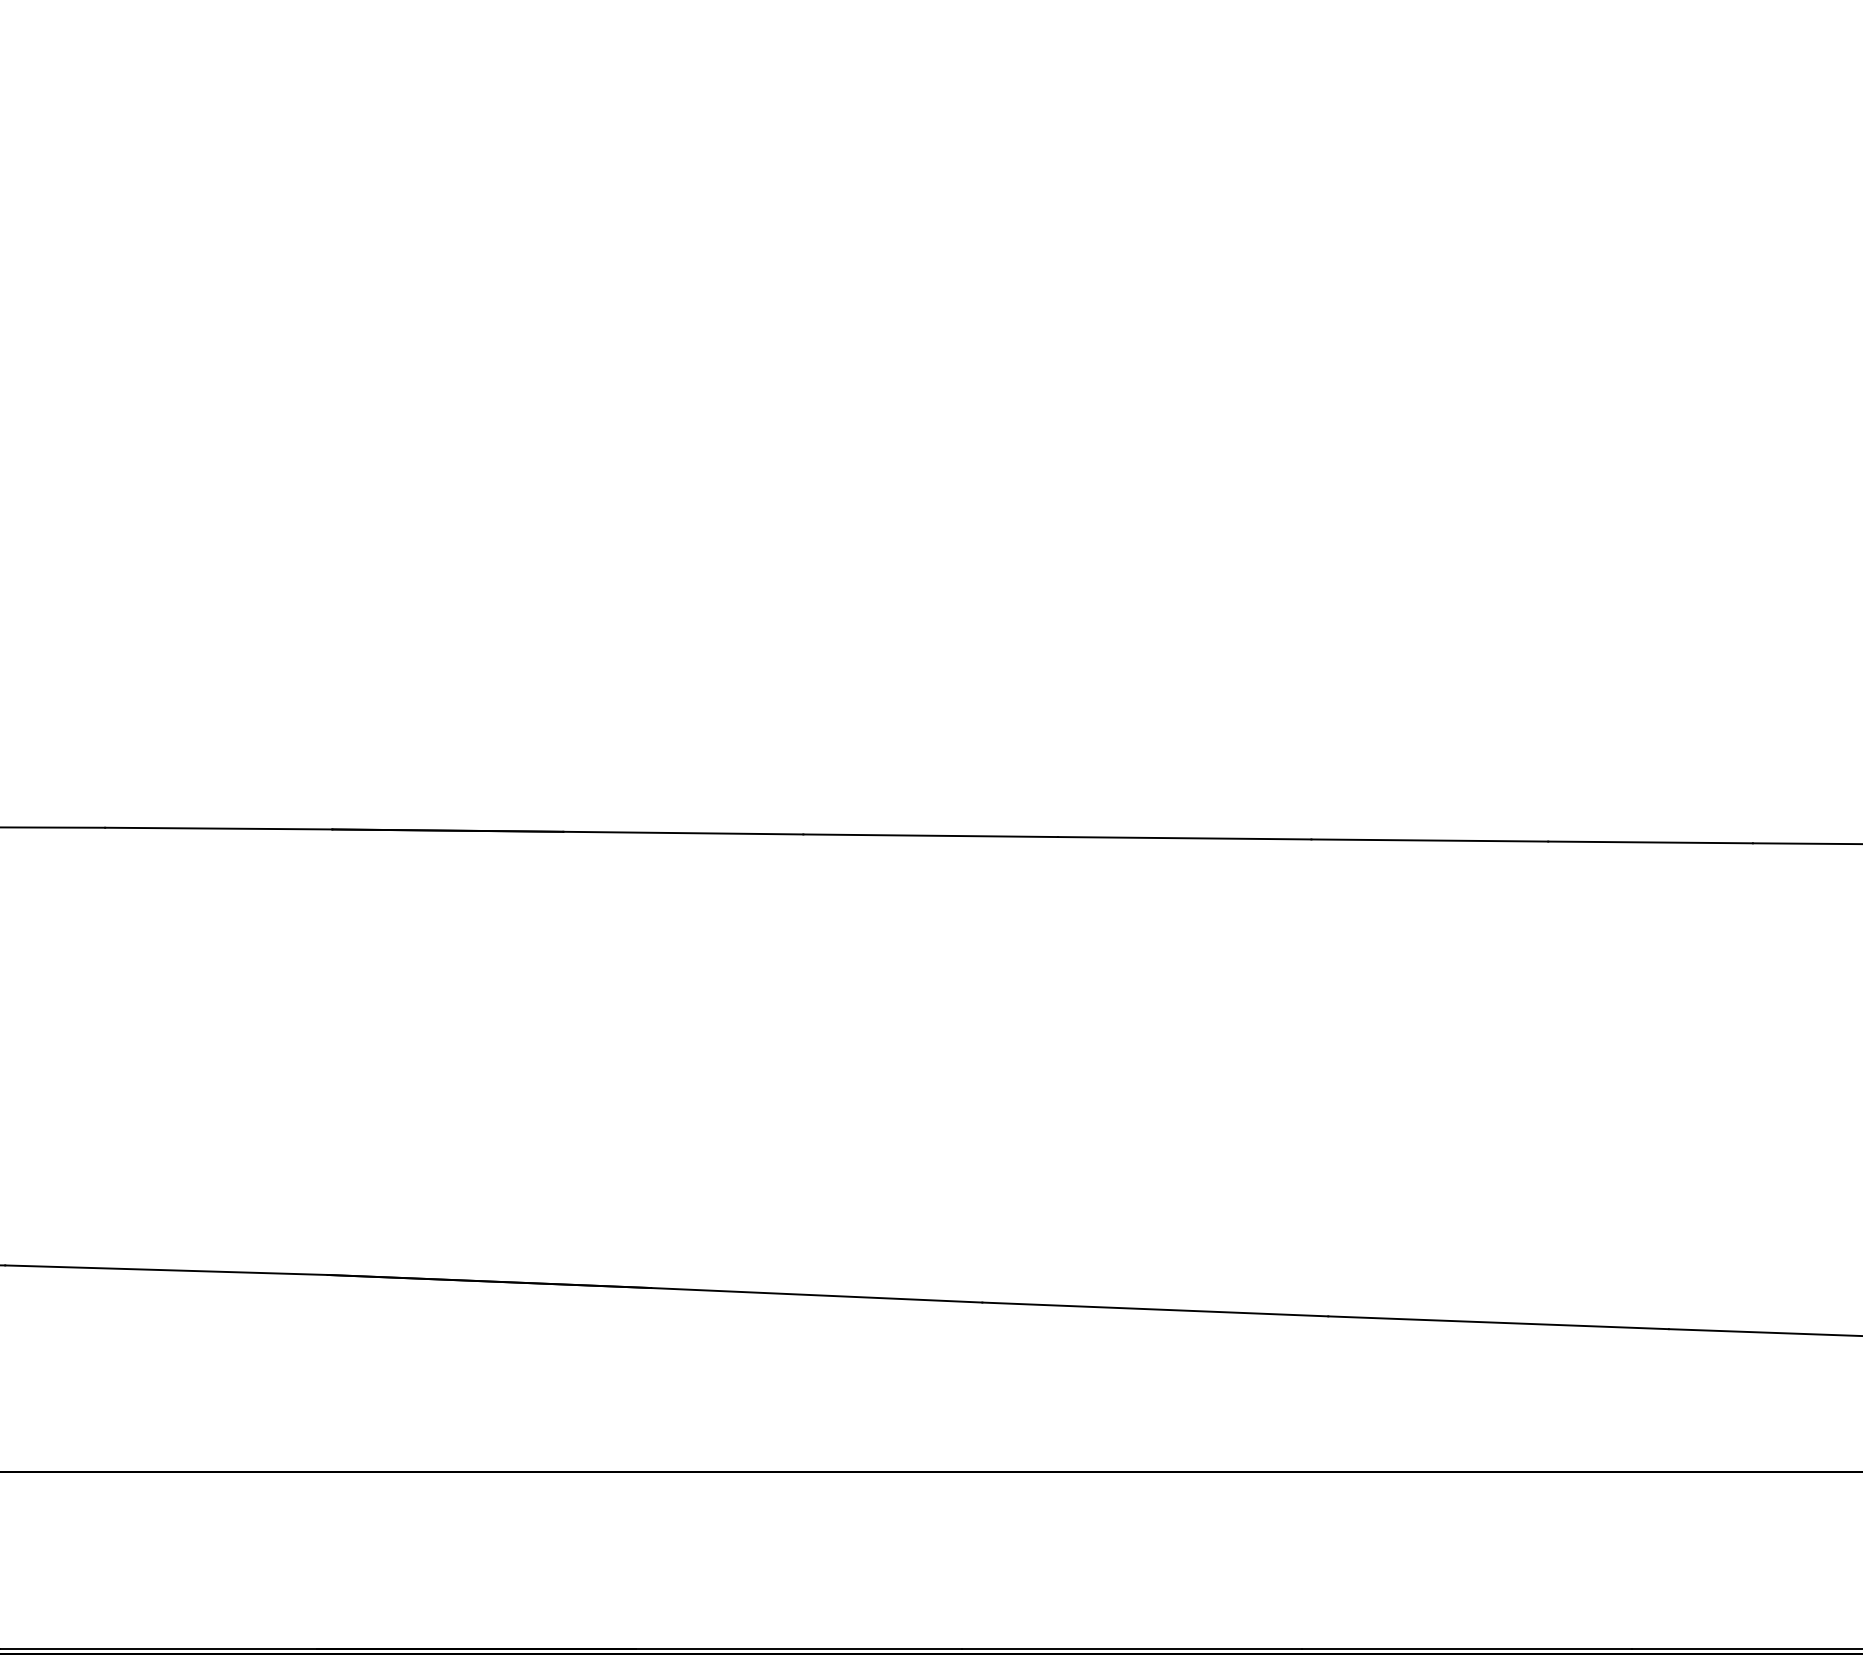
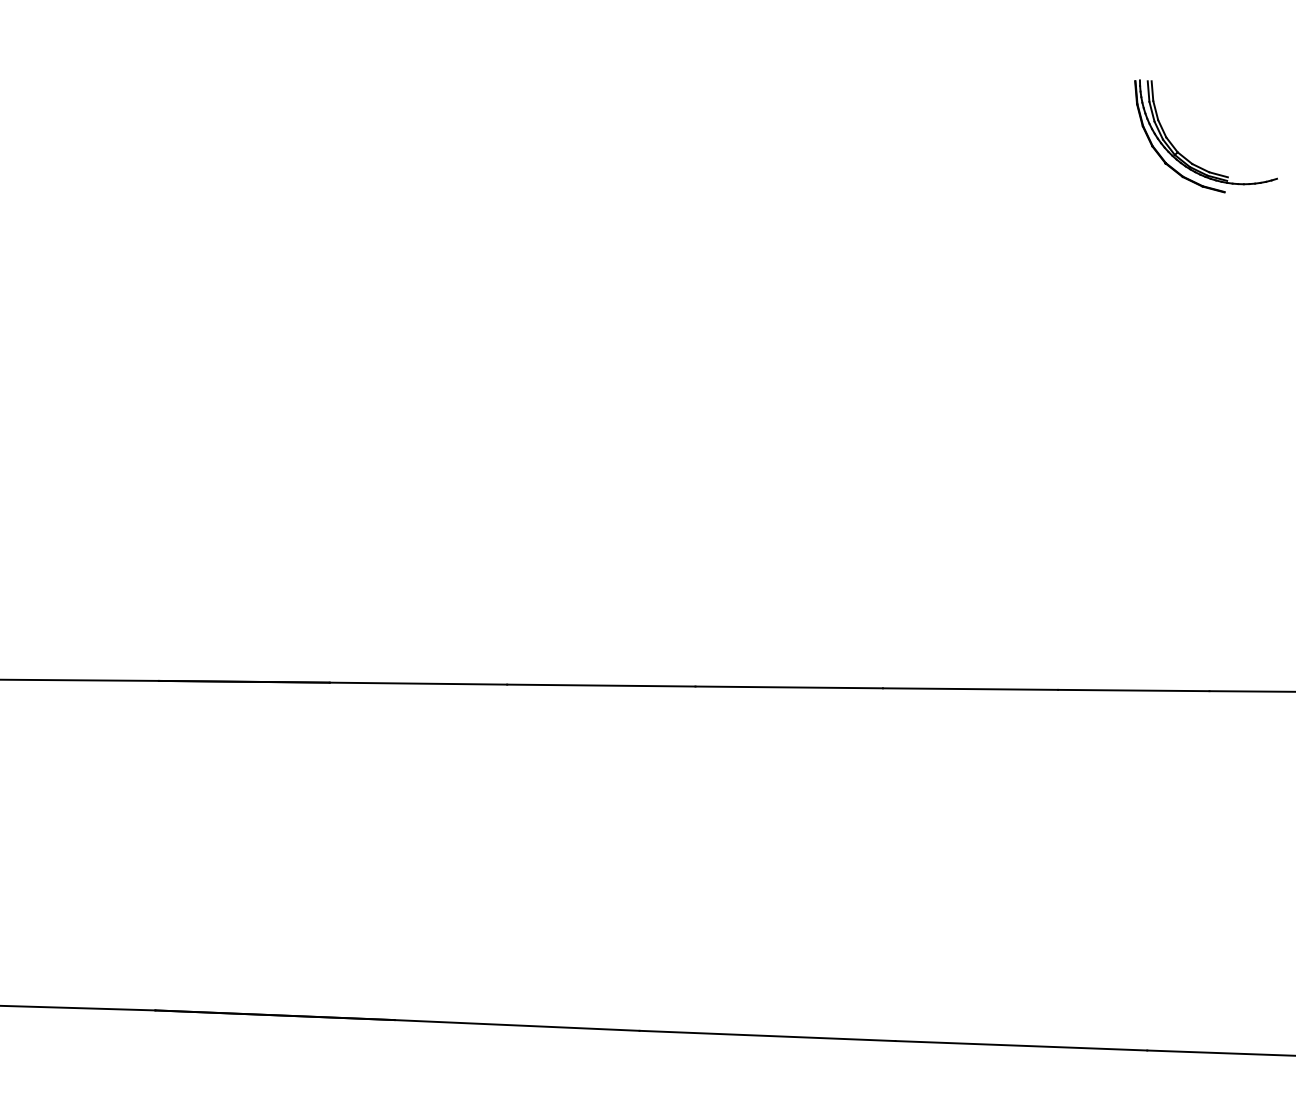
part: (1720, 121) -> (1185, 157), added

